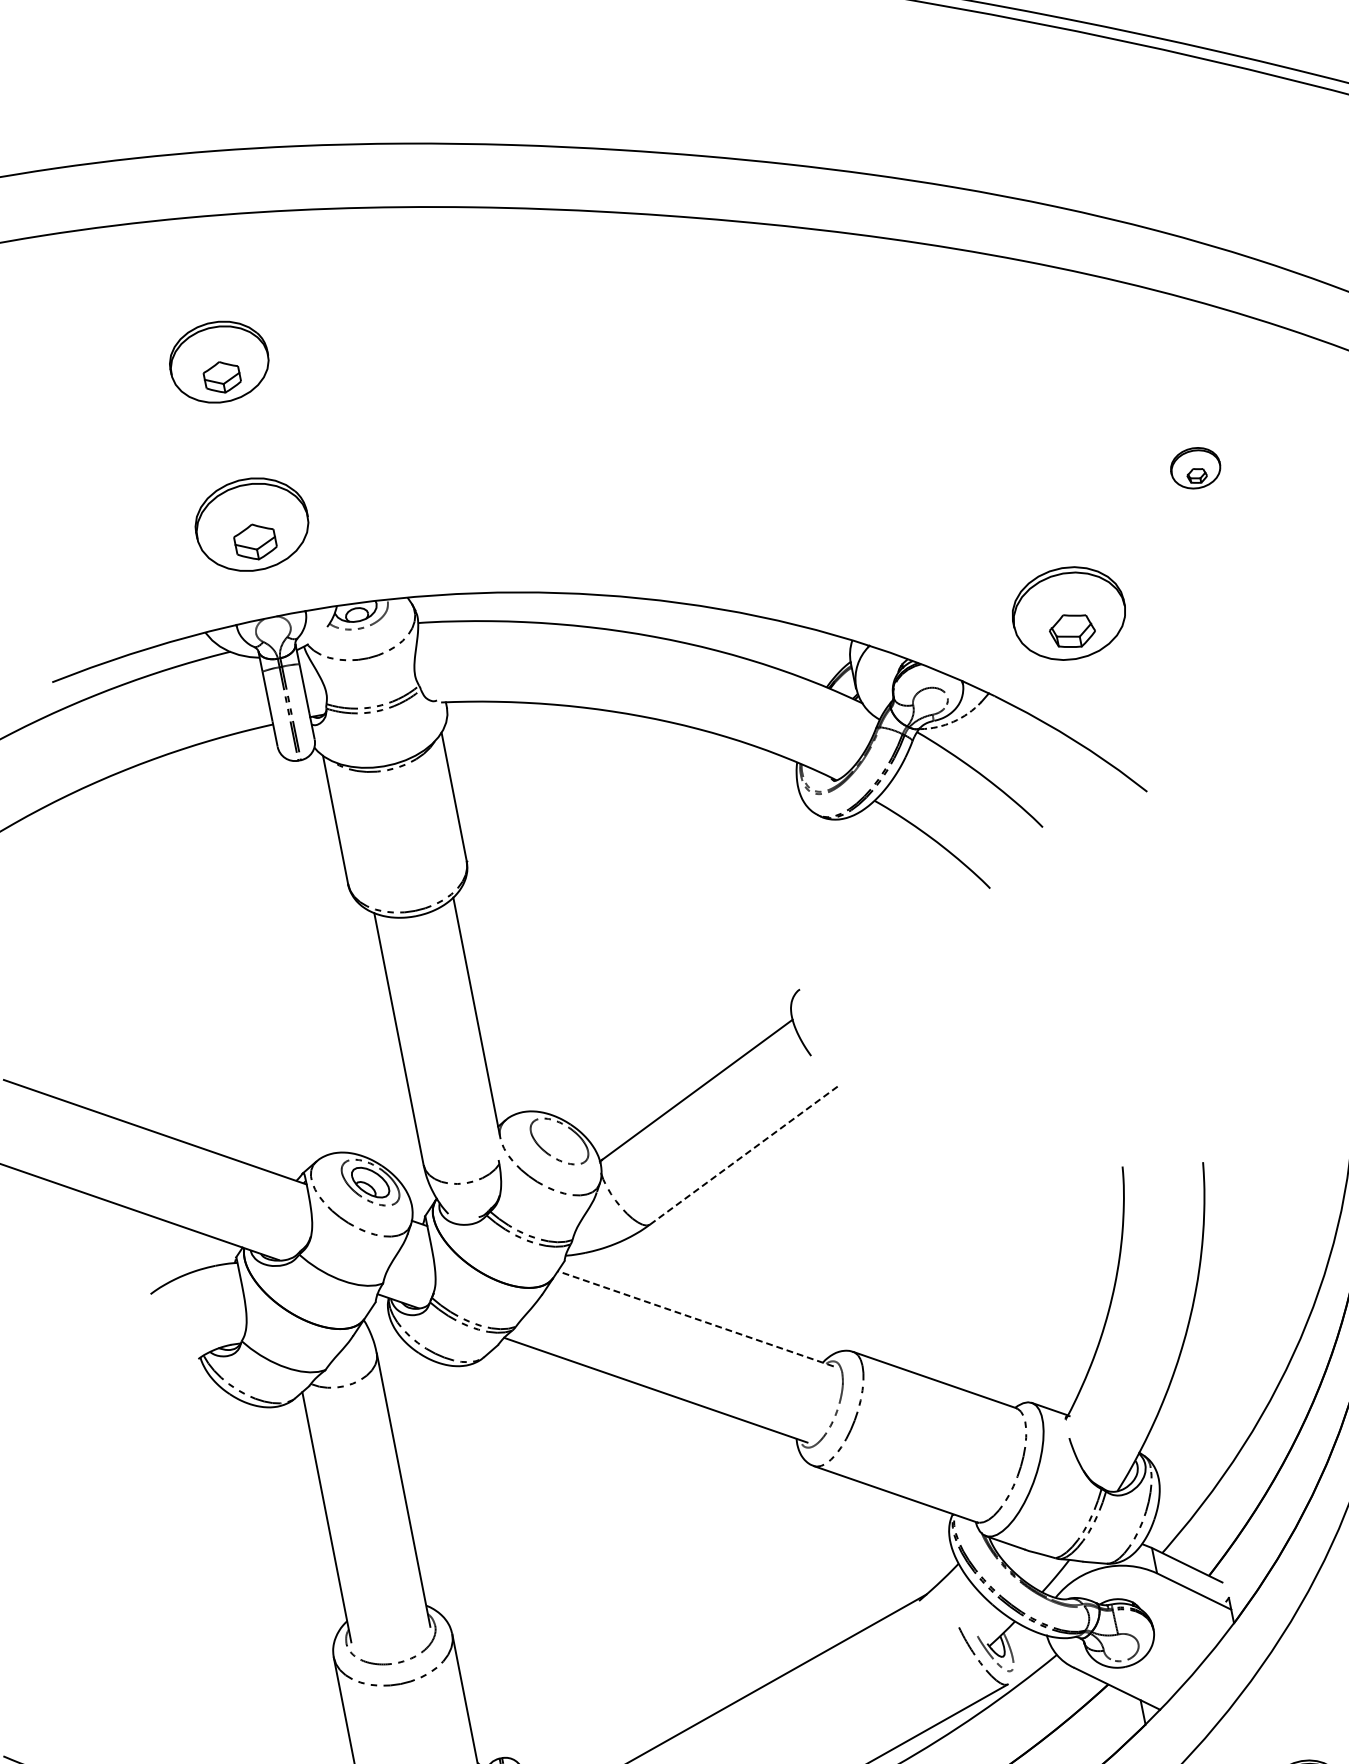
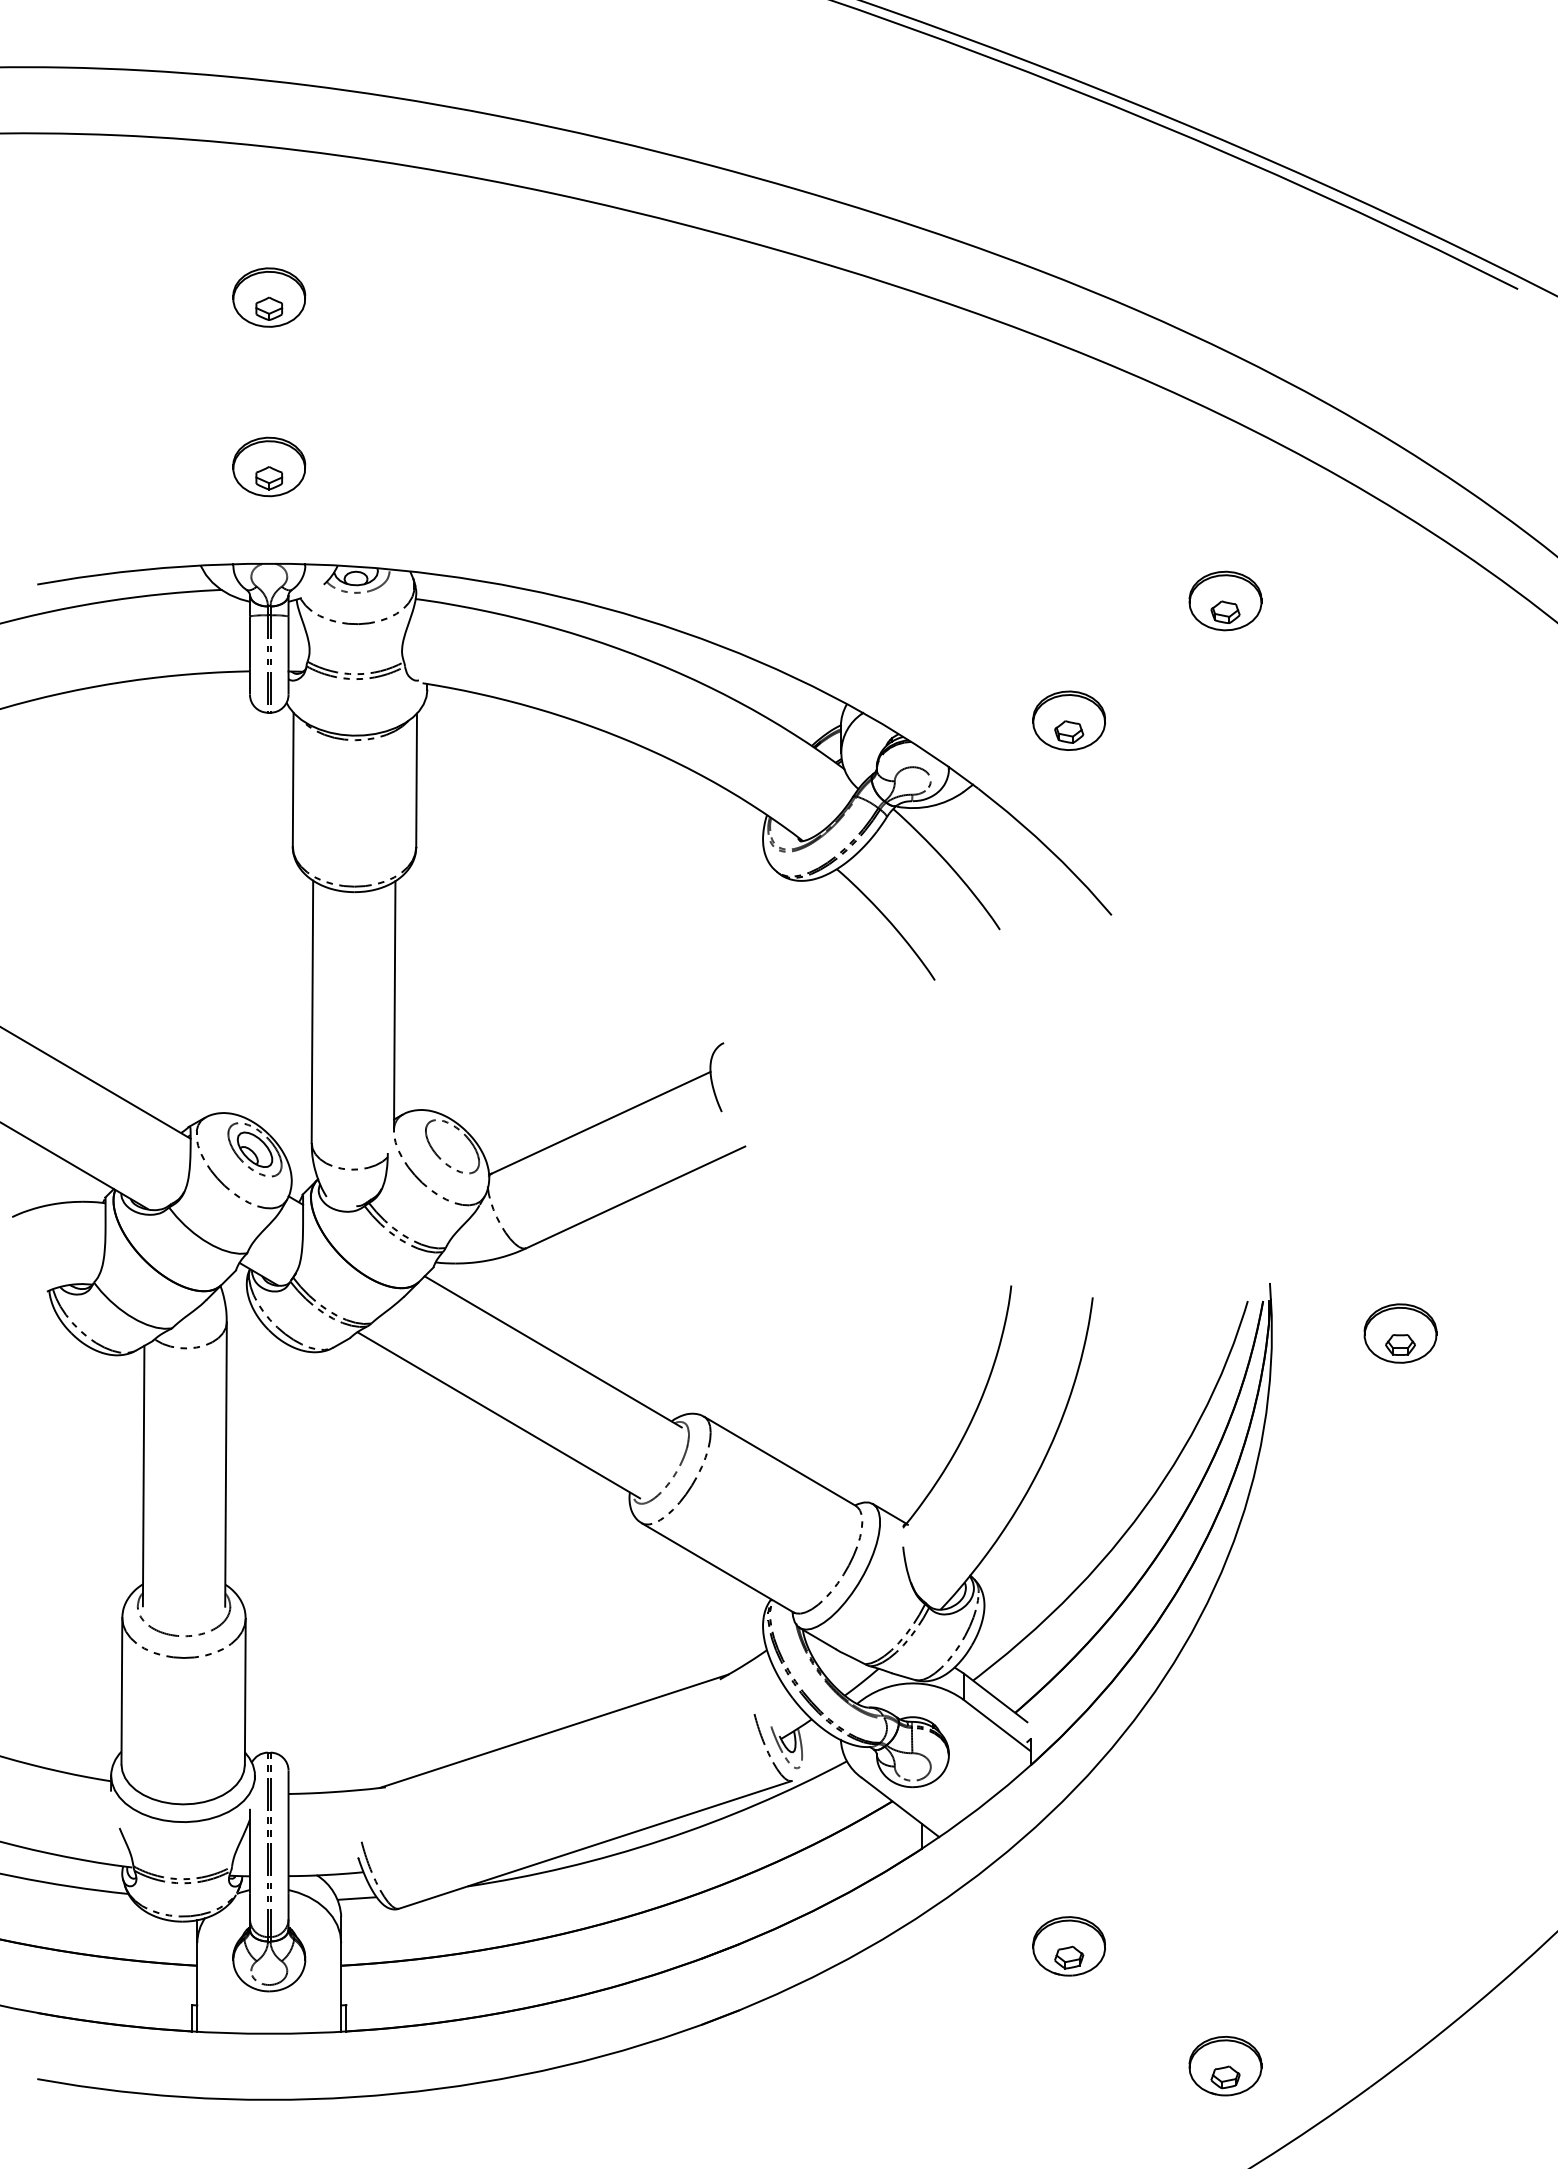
part: (219, 361) -> (269, 297), size x0.71
part: (1195, 467) -> (1225, 600), size x1.43
part: (252, 524) -> (269, 466), size x0.62
part: (1068, 613) -> (1068, 720), size x0.62
arc: (953, 722) -> (931, 806), dashed -> solid
line: (744, 1154) -> (635, 1197), dashed -> solid
line: (695, 1318) -> (552, 1351), dashed -> solid

